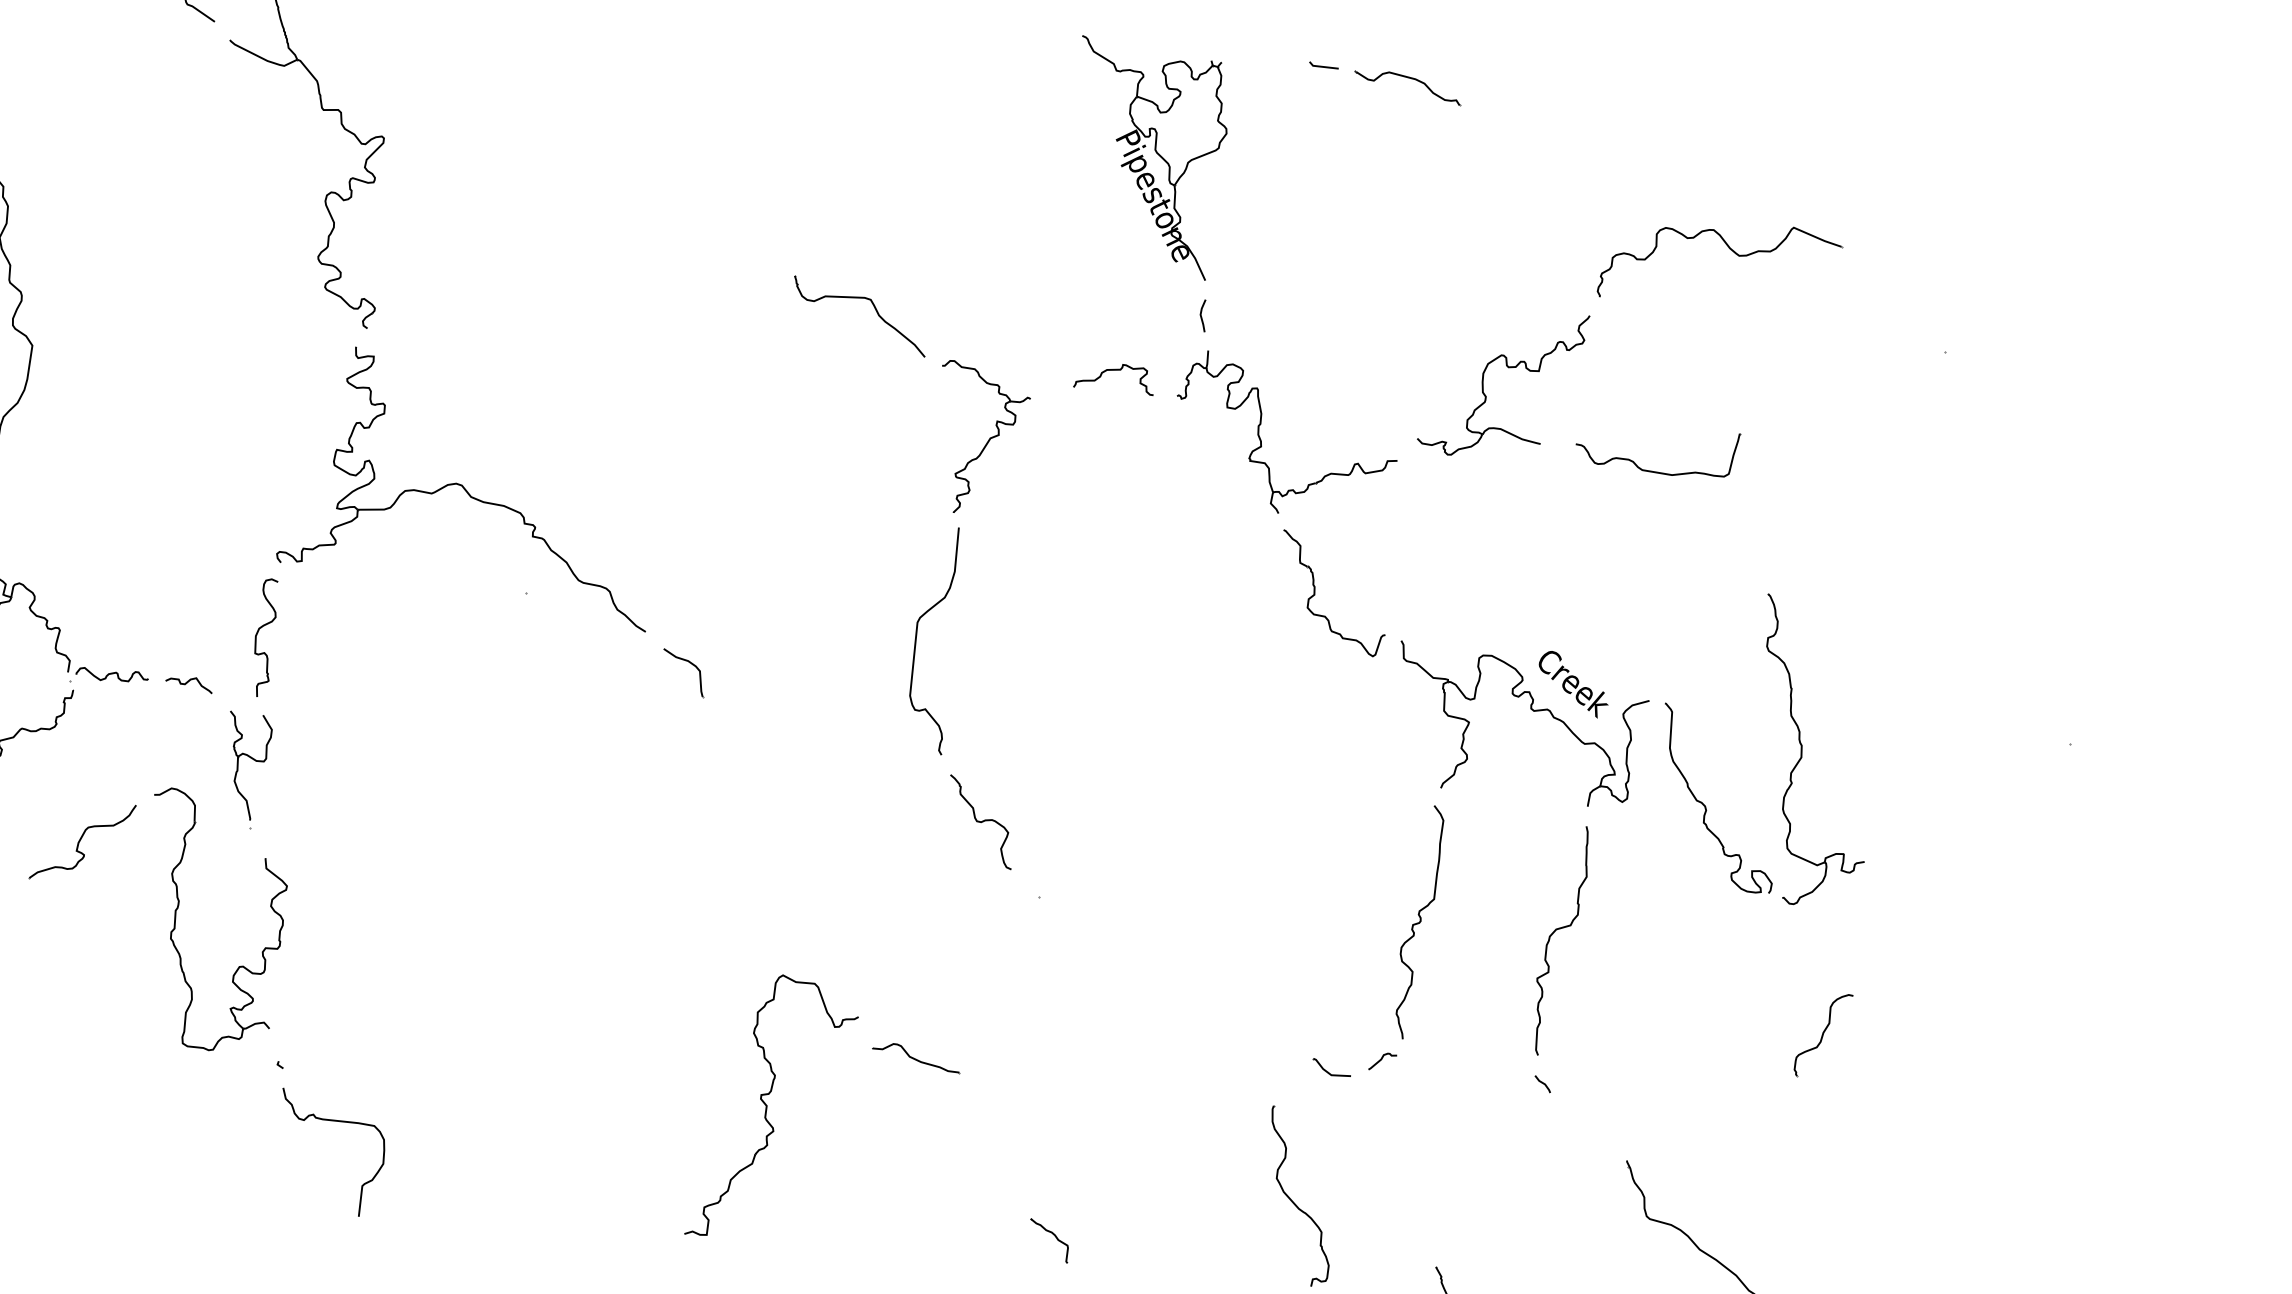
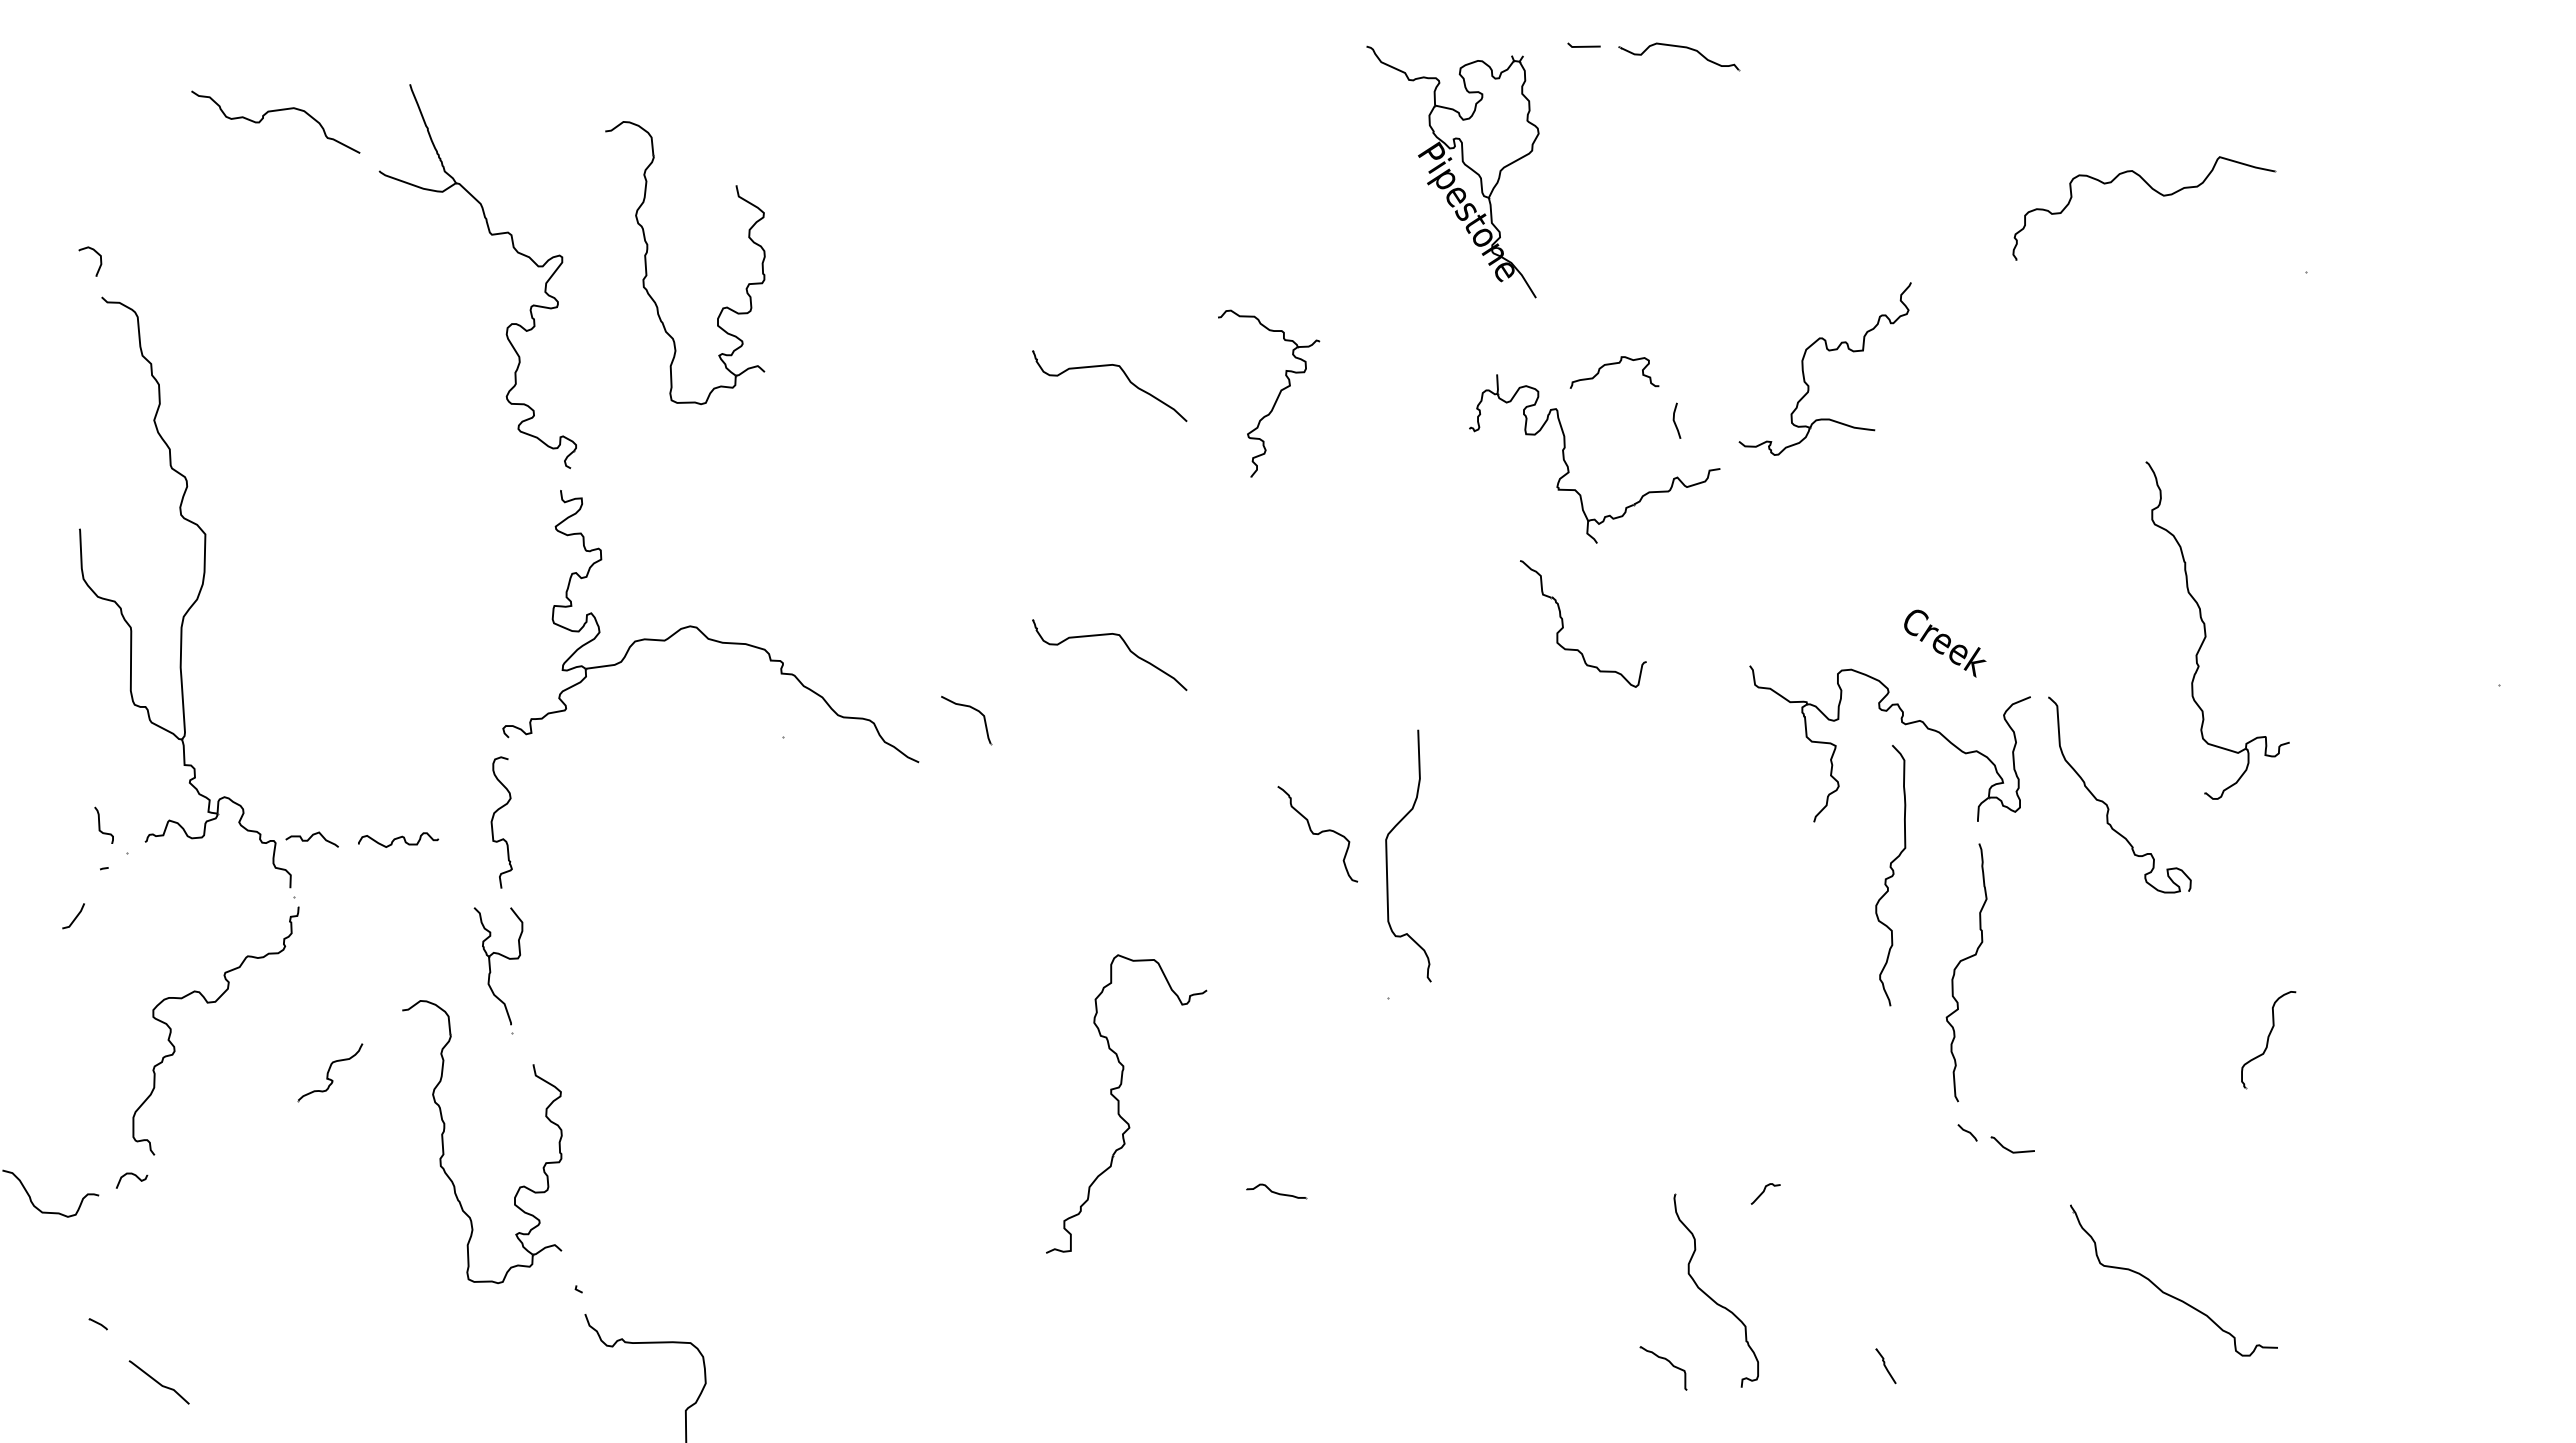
part: (1144, 157) -> (1452, 171), moved
part: (458, 160) -> (647, 271), added
part: (1731, 250) -> (2154, 191), moved
line: (1202, 316) -> (1675, 421), moved
curve: (1115, 370) -> (1614, 364), moved
part: (986, 442) -> (1277, 395), moved
part: (1653, 471) -> (2003, 444), removed
part: (844, 550) -> (1125, 645), added
part: (1315, 591) -> (1563, 623), moved
curve: (916, 636) -> (1387, 855), moved
part: (689, 663) -> (971, 708), moved
curve: (112, 673) -> (398, 838), moved
curve: (187, 682) -> (310, 838), moved
text: (1573, 684) -> (1945, 643), moved
part: (1802, 753) -> (2206, 632), moved
curve: (980, 822) -> (1317, 834), moved
part: (82, 842) -> (330, 1072), size x0.6
curve: (1418, 922) -> (1891, 875), moved
part: (916, 1057) -> (1276, 1191), size x0.6
curve: (1381, 1060) -> (1764, 1192), moved
part: (1331, 1067) -> (2012, 1144), moved
part: (767, 1108) -> (1119, 1103), moved
part: (1054, 1237) -> (1669, 1363), moved

